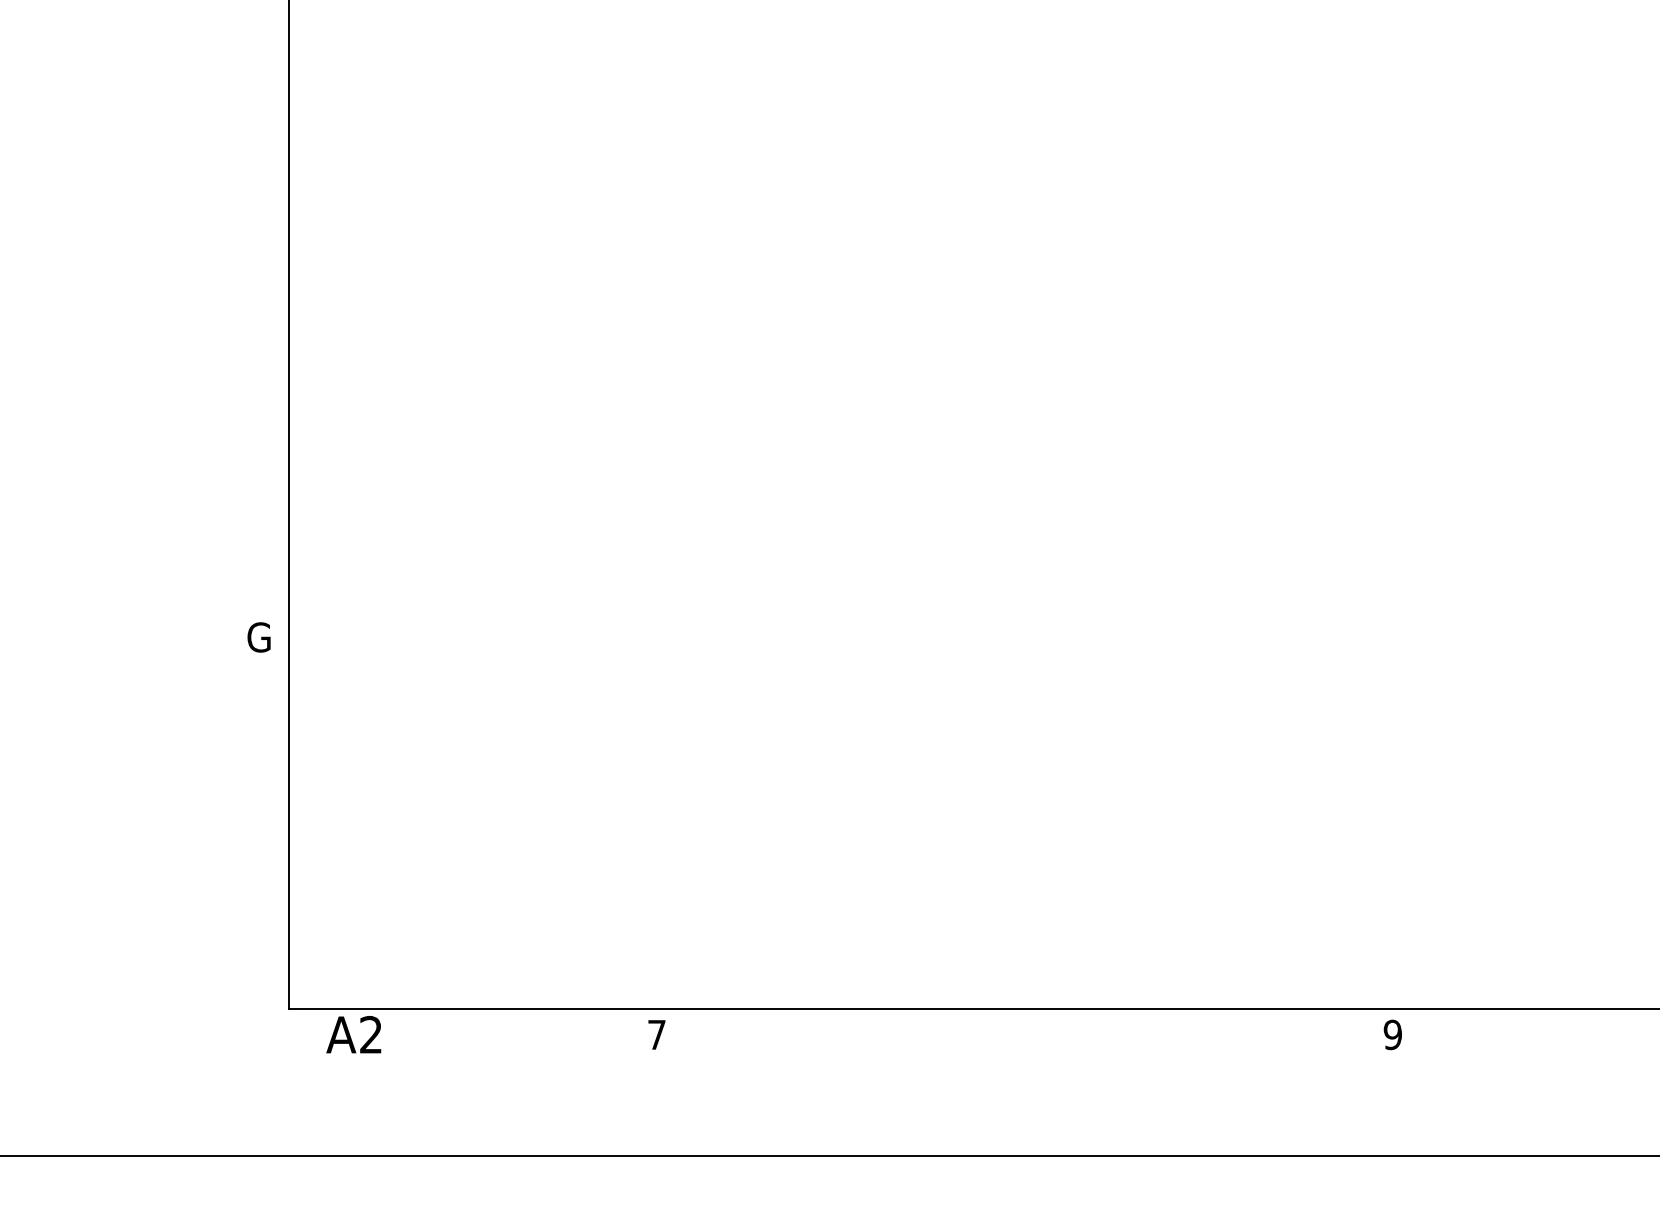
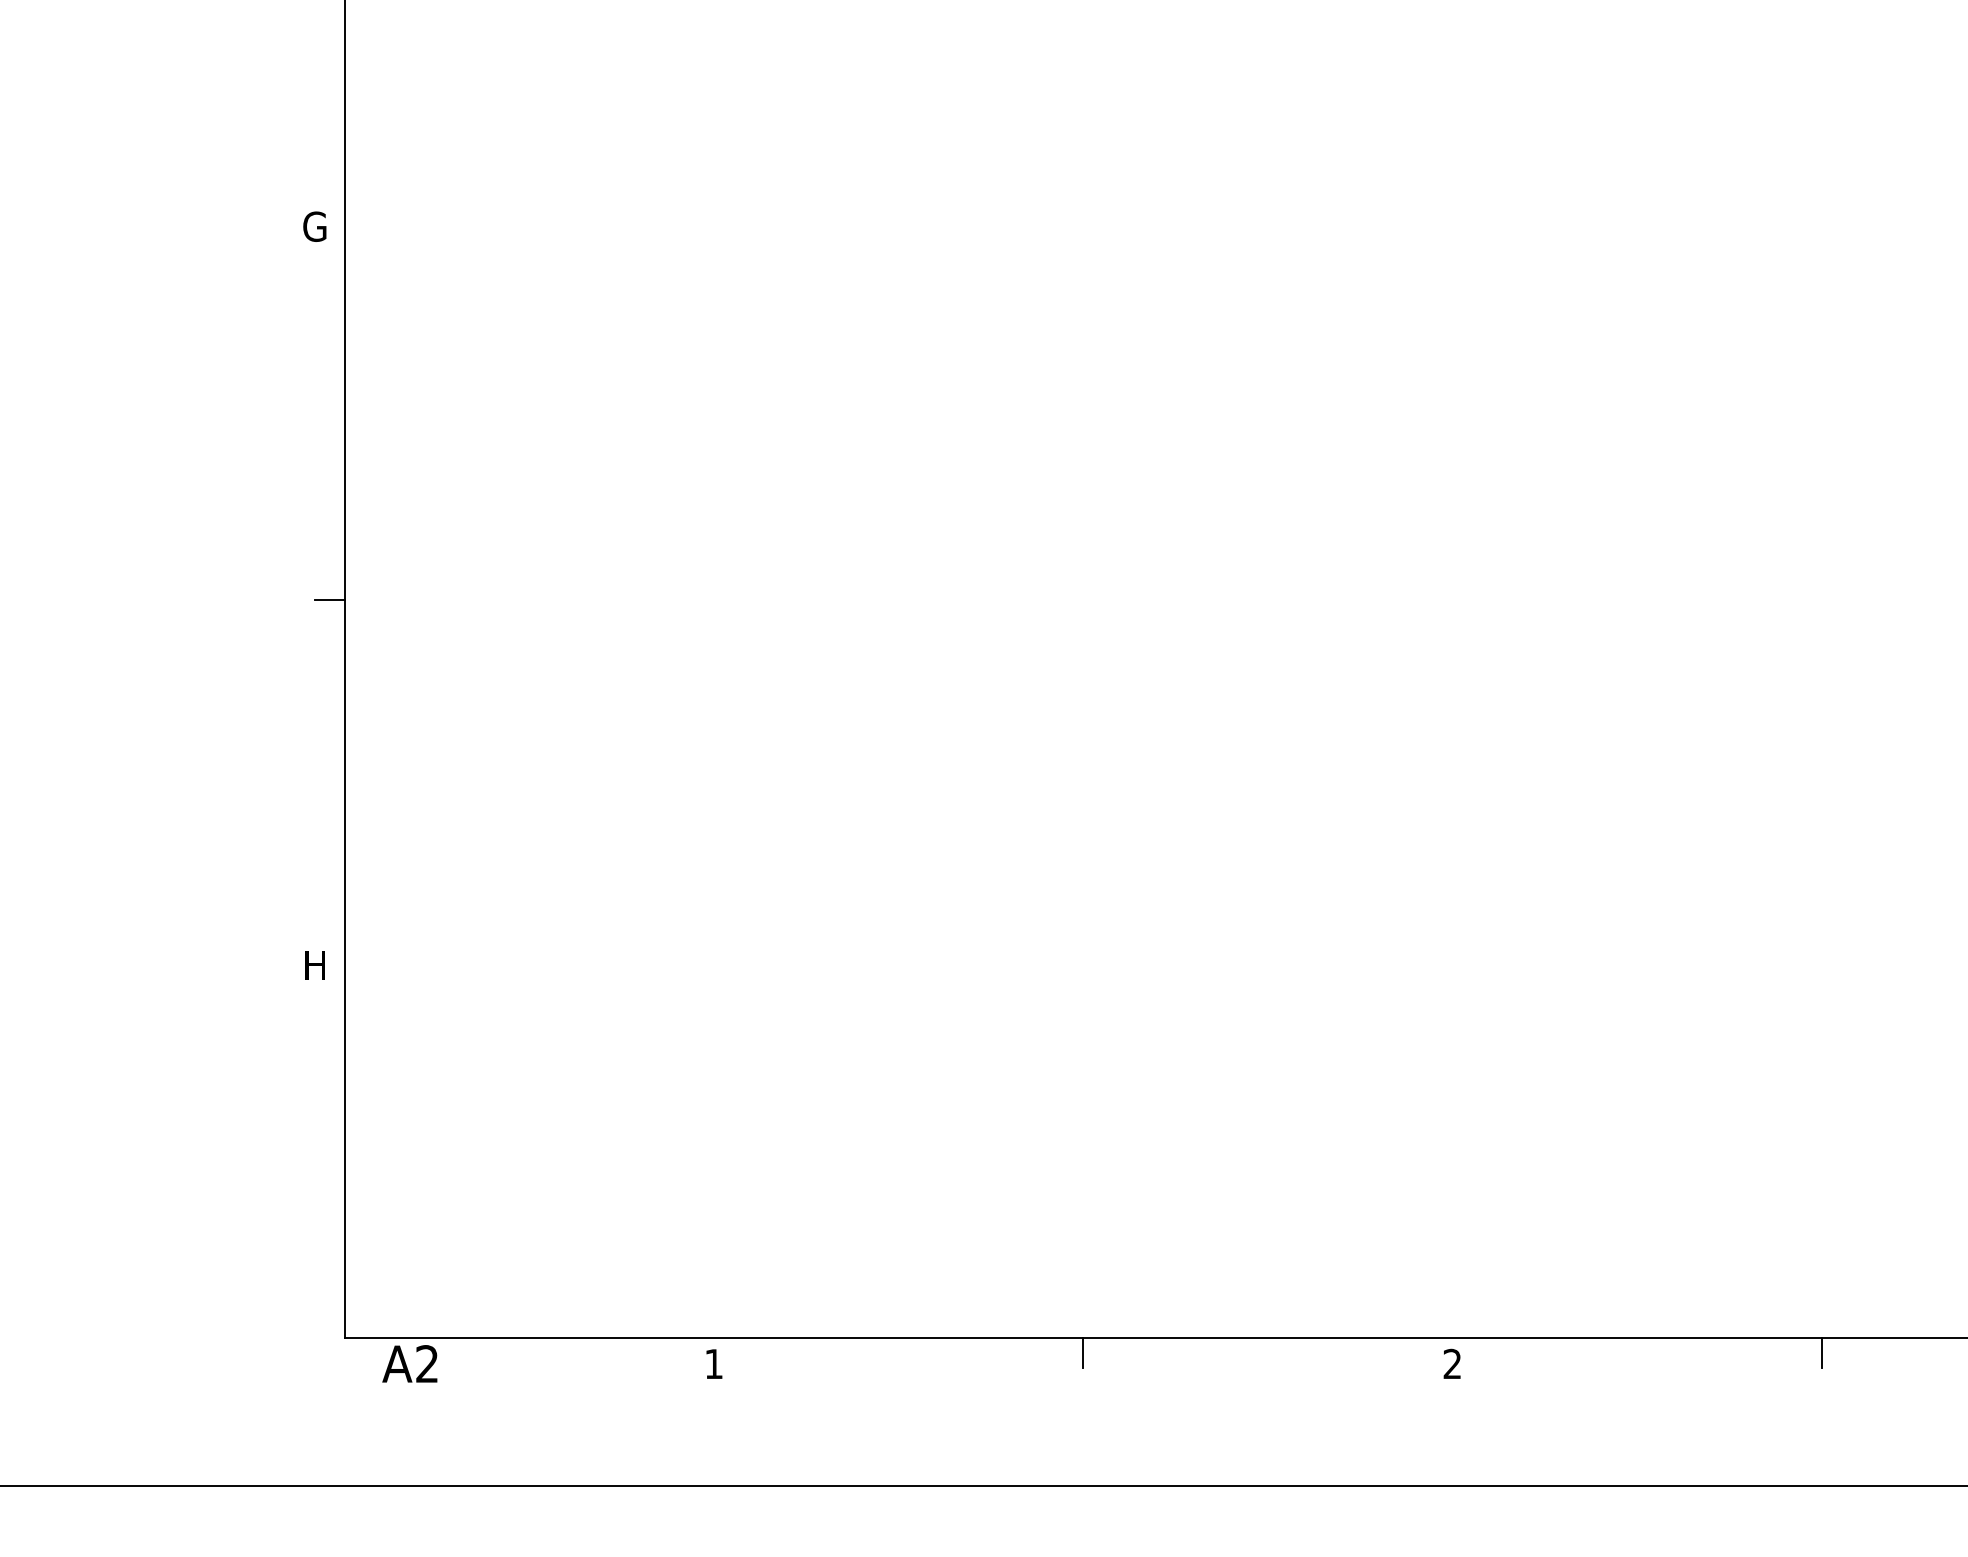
line: (273, 272) -> (329, 599), added
text: (258, 637) -> (314, 965), G -> H
line: (1025, 1023) -> (1083, 1352), added
text: (656, 1034) -> (713, 1363), 7 -> 1
text: (1392, 1035) -> (1452, 1364), 9 -> 2

